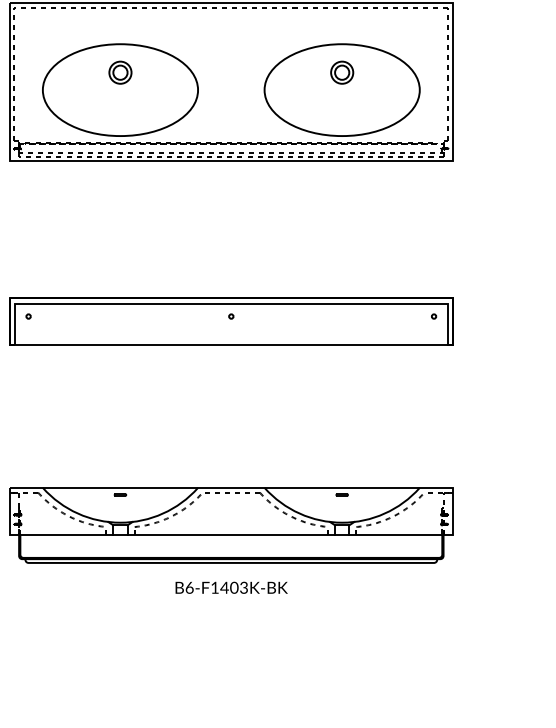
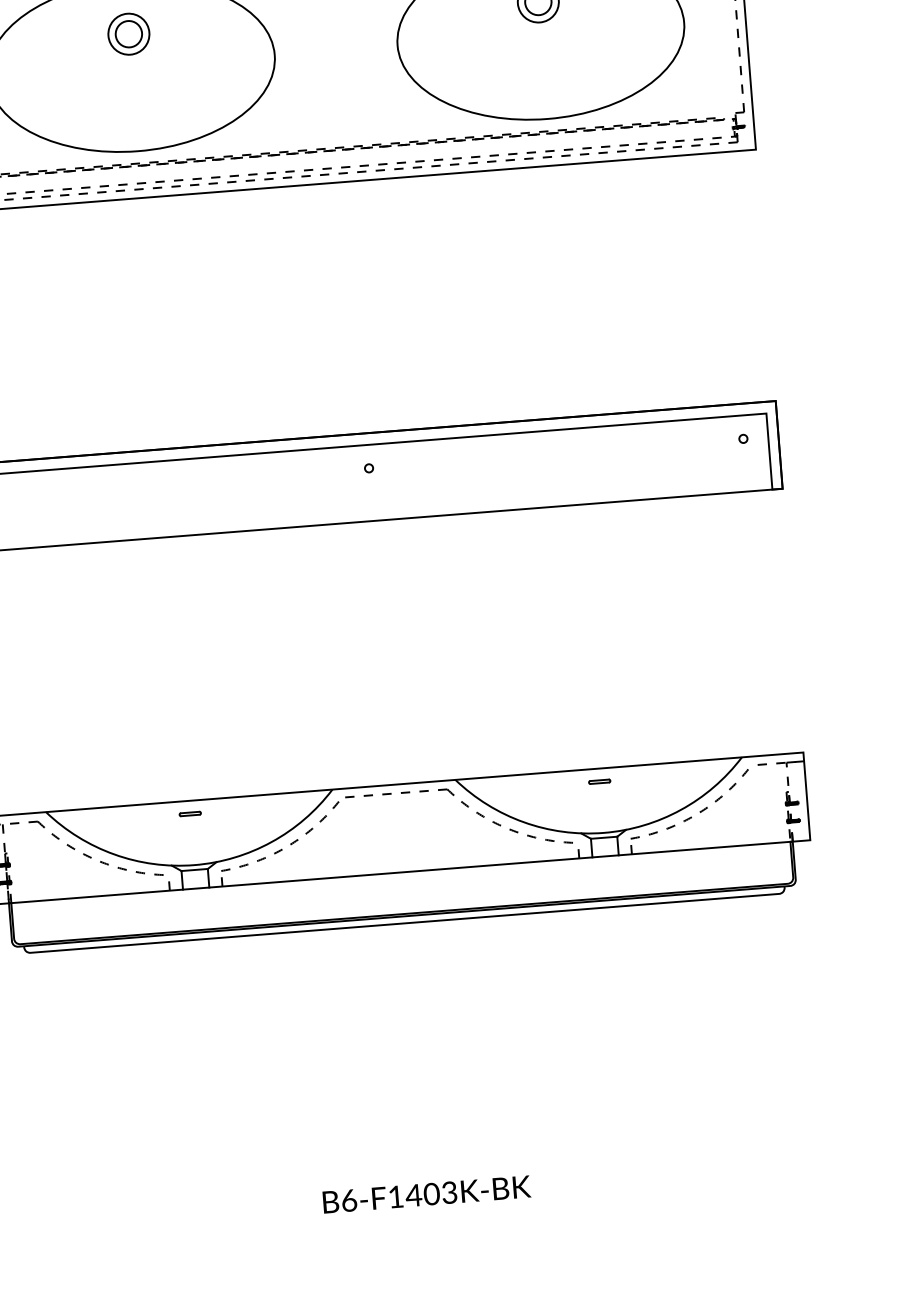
text: (231, 587) -> (426, 1193), moved

